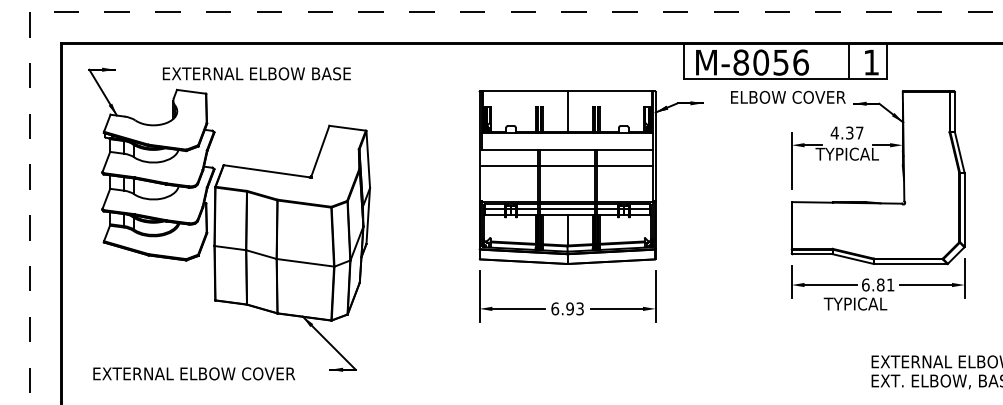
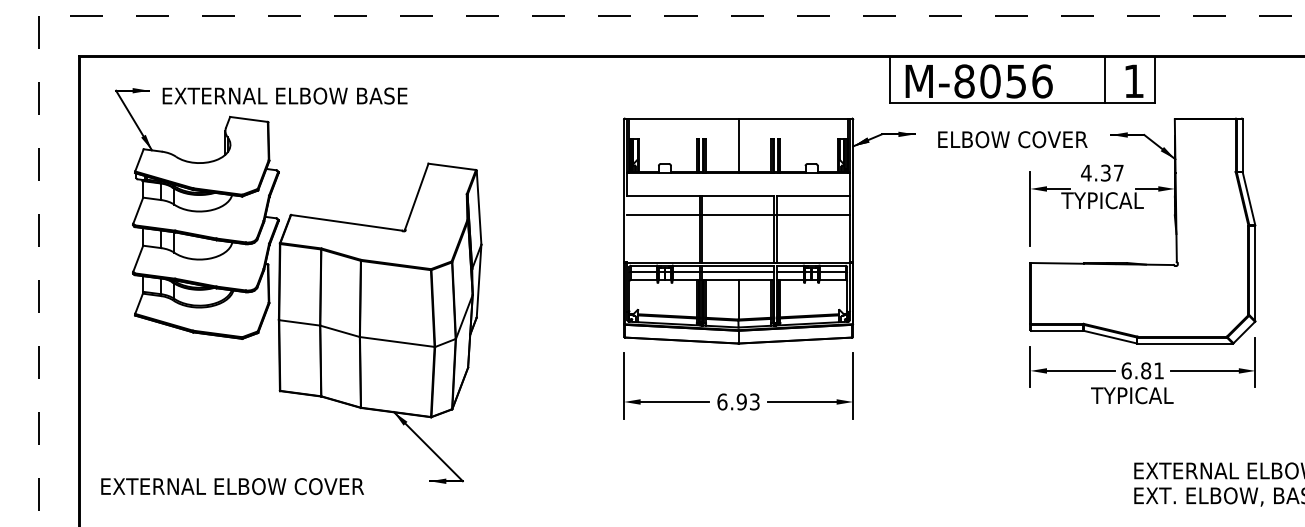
text: (256, 73) -> (284, 95), moved
text: (788, 97) -> (1012, 139), moved
text: (855, 303) -> (1132, 395), moved
text: (194, 373) -> (232, 486), moved

